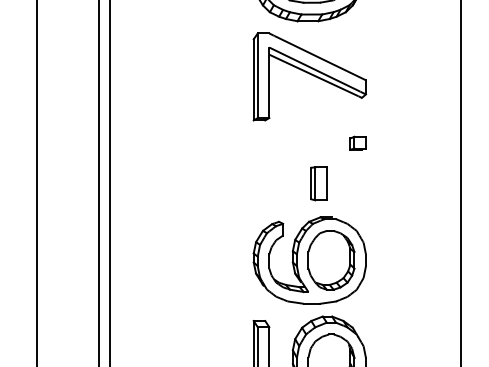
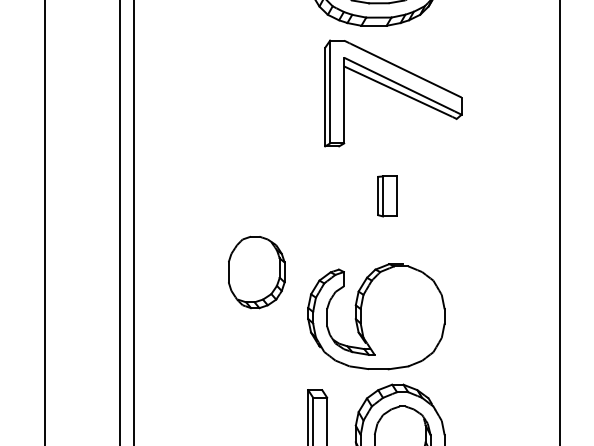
part: (309, 76) -> (393, 93), moved
part: (357, 142) -> (434, 173), removed
part: (318, 183) -> (387, 196), moved
part: (331, 260) -> (256, 272), moved

